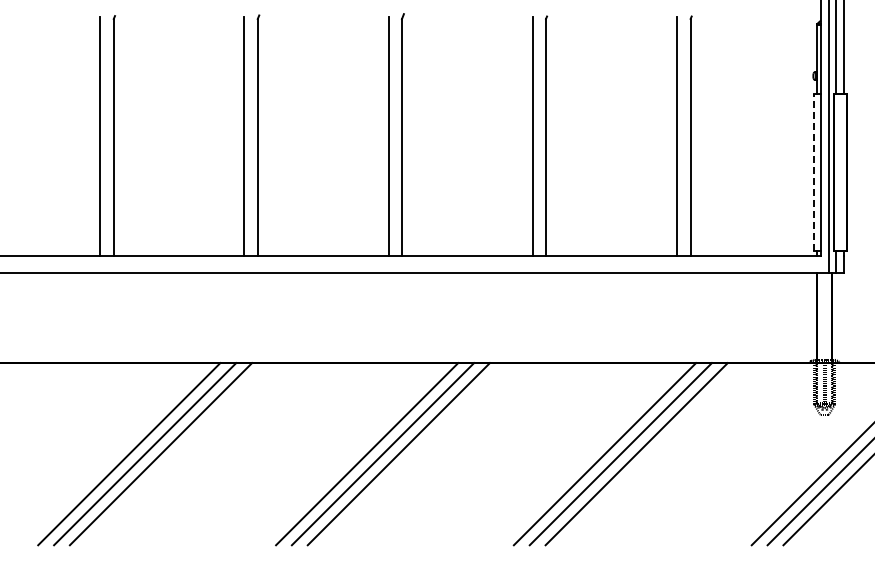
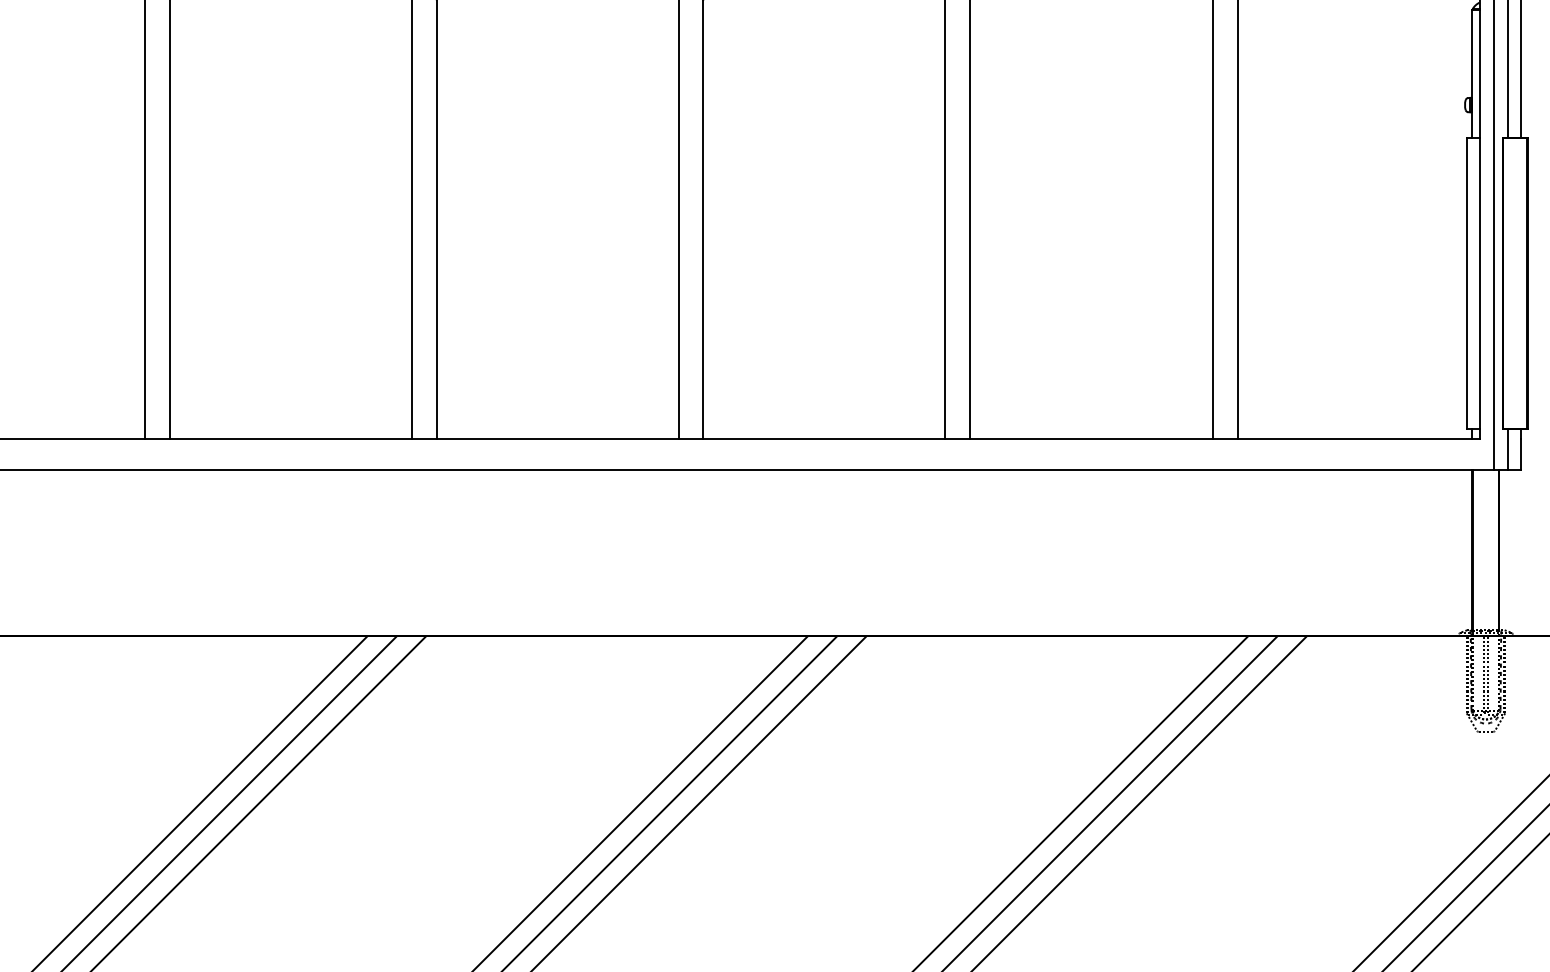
line: (814, 171) -> (1467, 281), dashed -> solid

